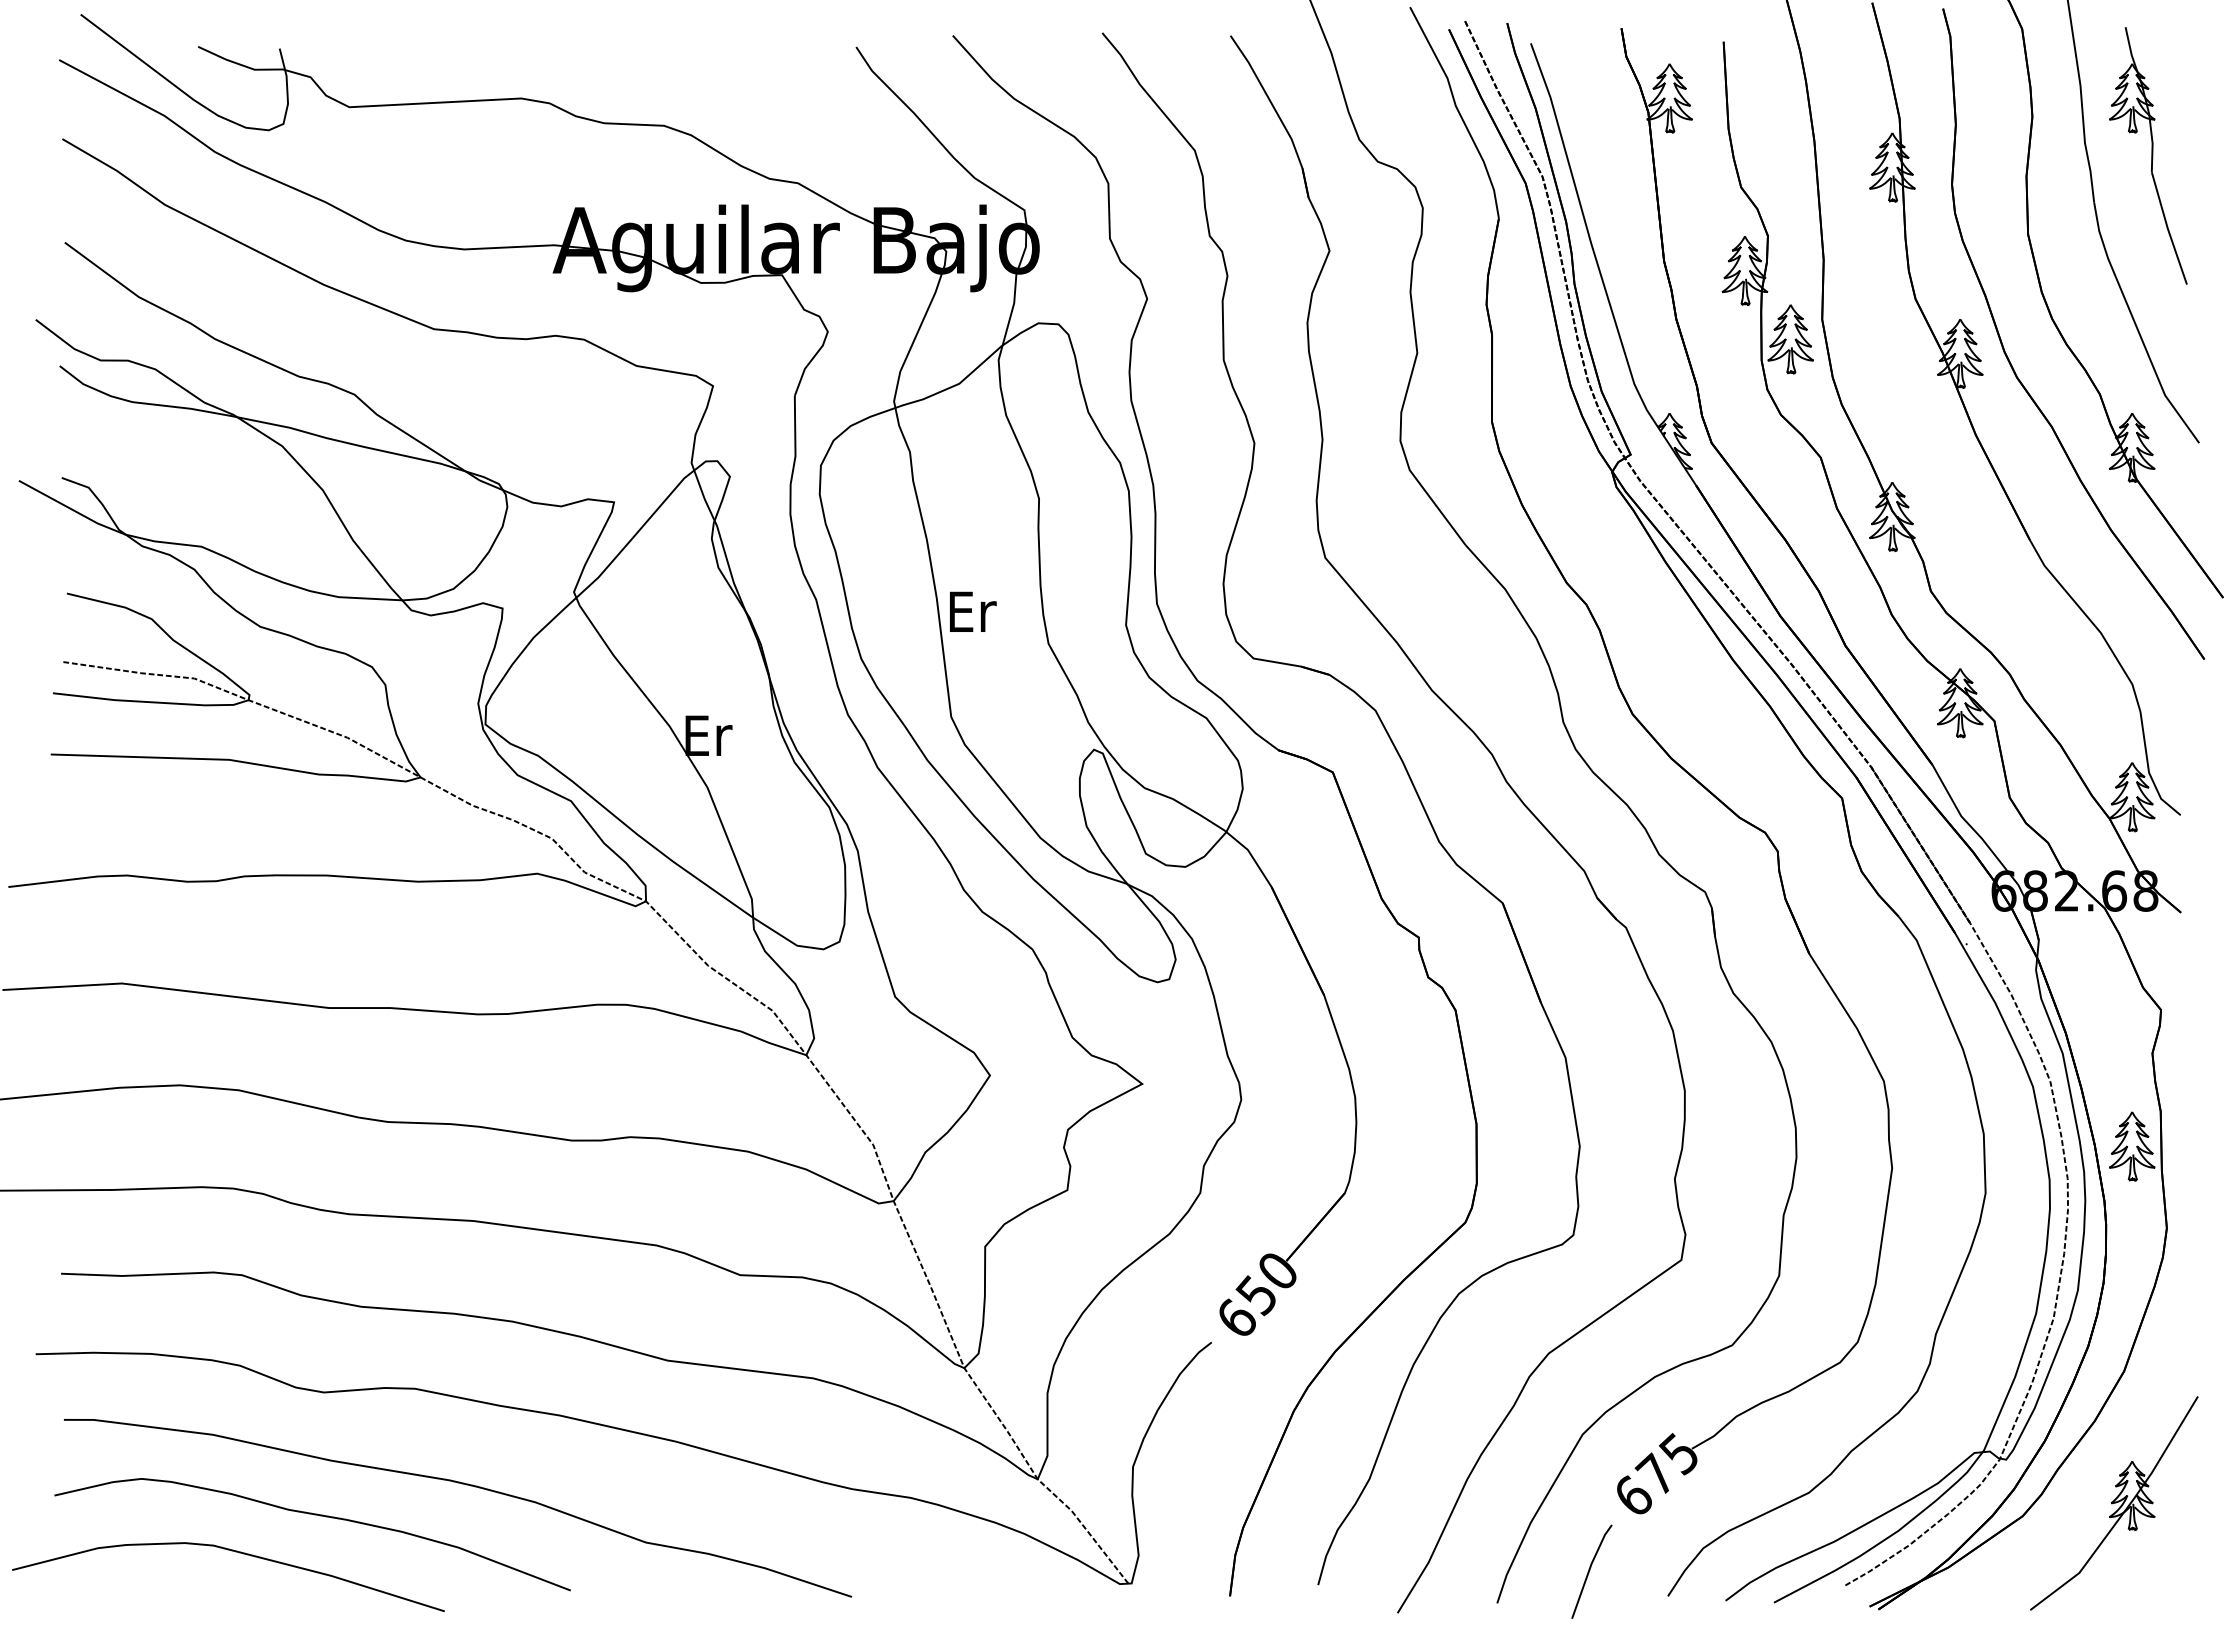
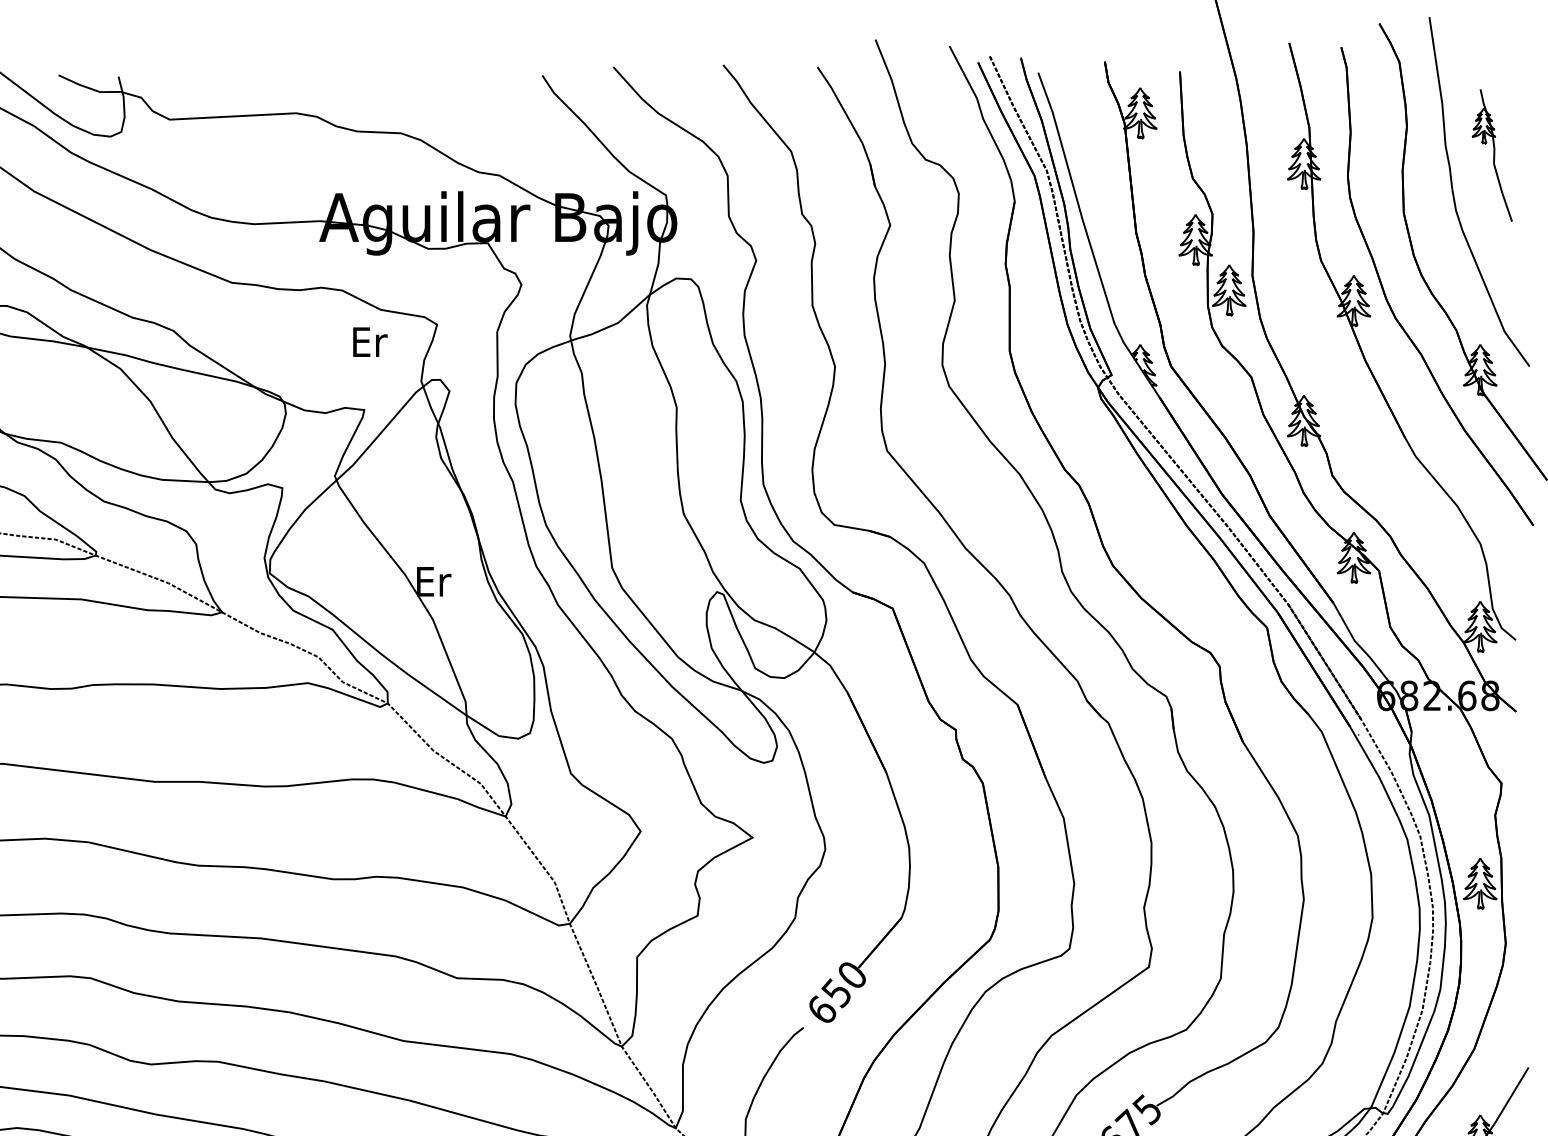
part: (2148, 155) -> (1492, 155), size x0.7
text: (973, 611) -> (370, 341), moved

